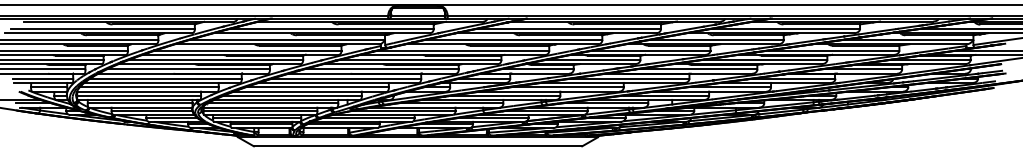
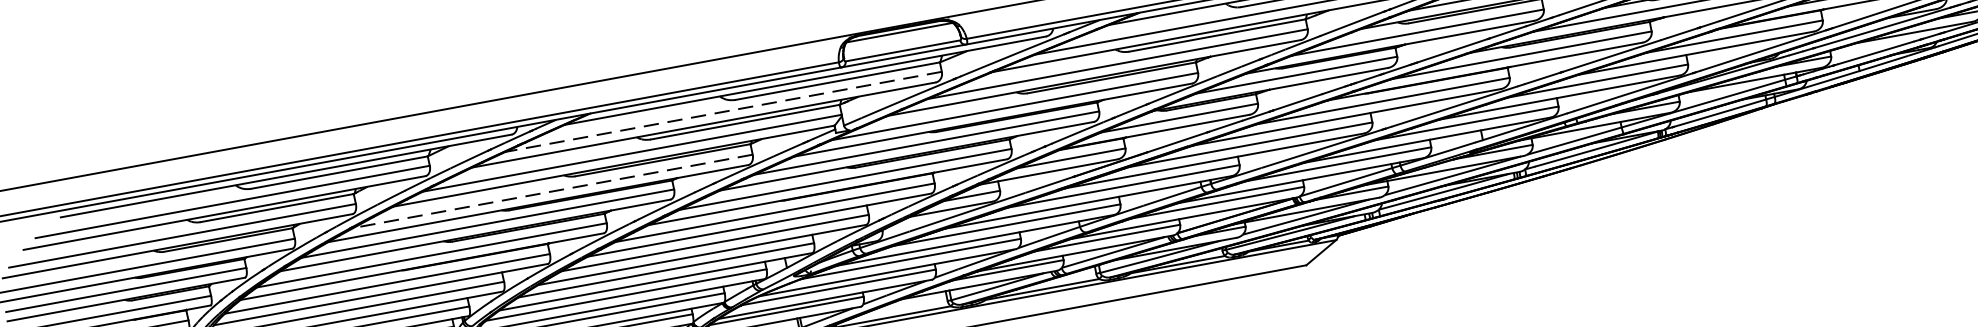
line: (332, 28) -> (724, 110), solid -> dashed
line: (247, 50) -> (551, 191), solid -> dashed

